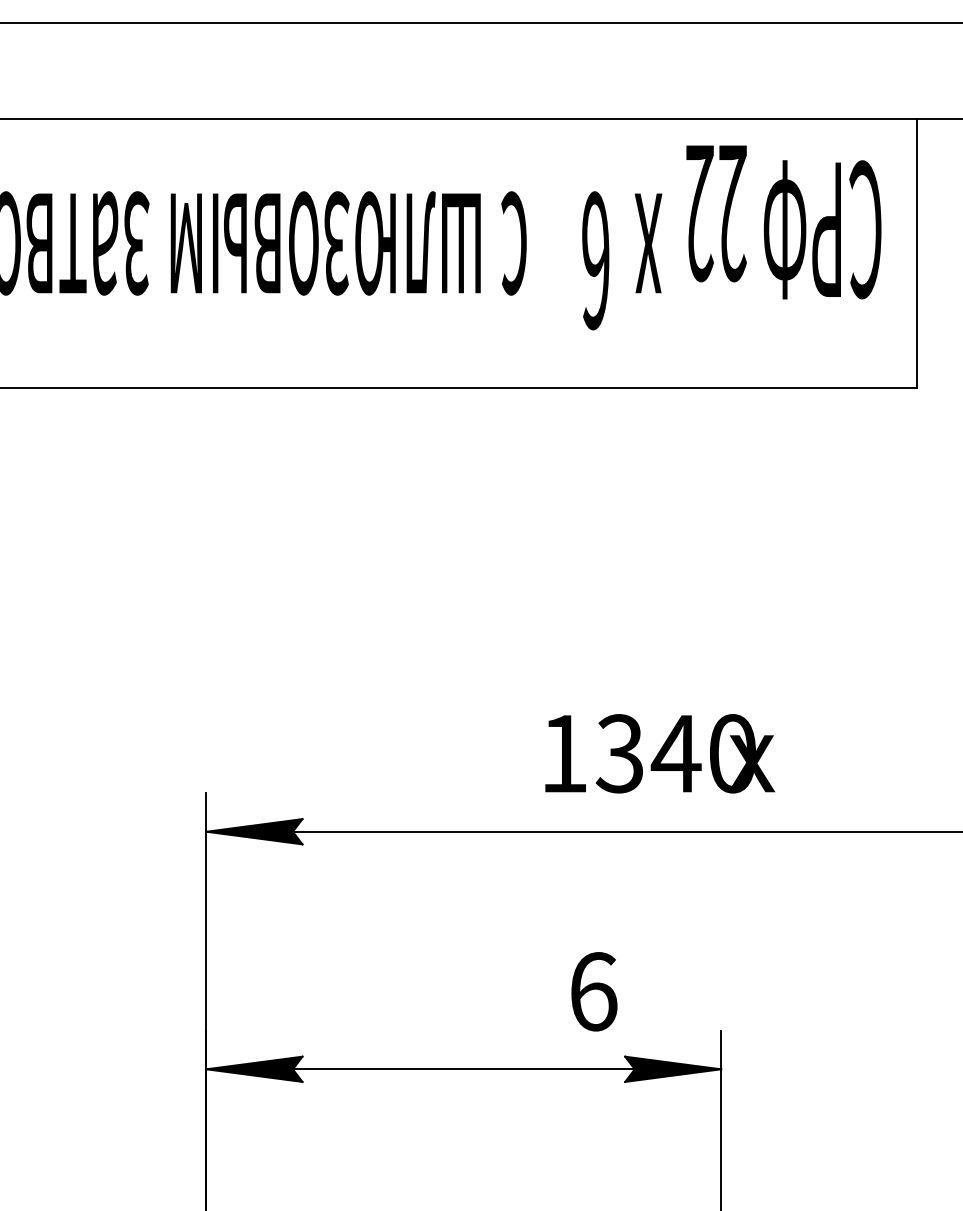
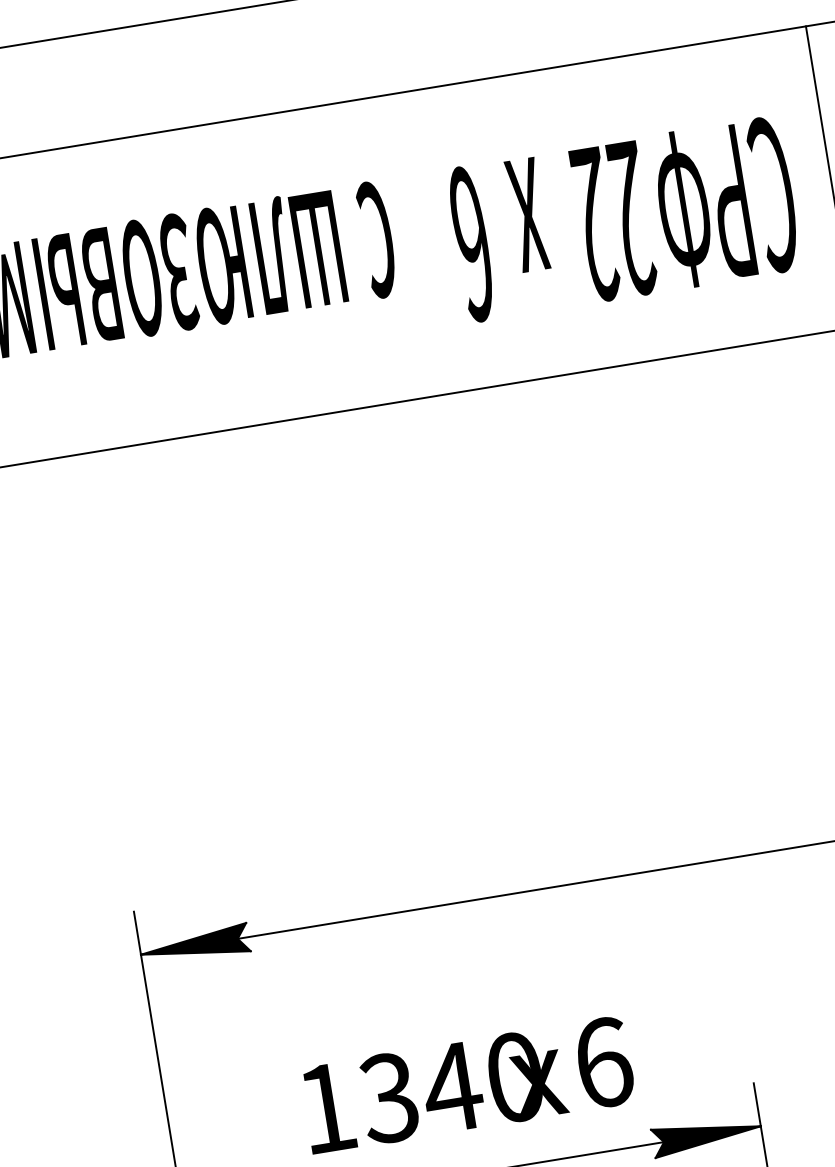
text: (716, 213) -> (614, 221), moved
text: (822, 229) -> (725, 202), moved
text: (659, 753) -> (433, 1090), moved

